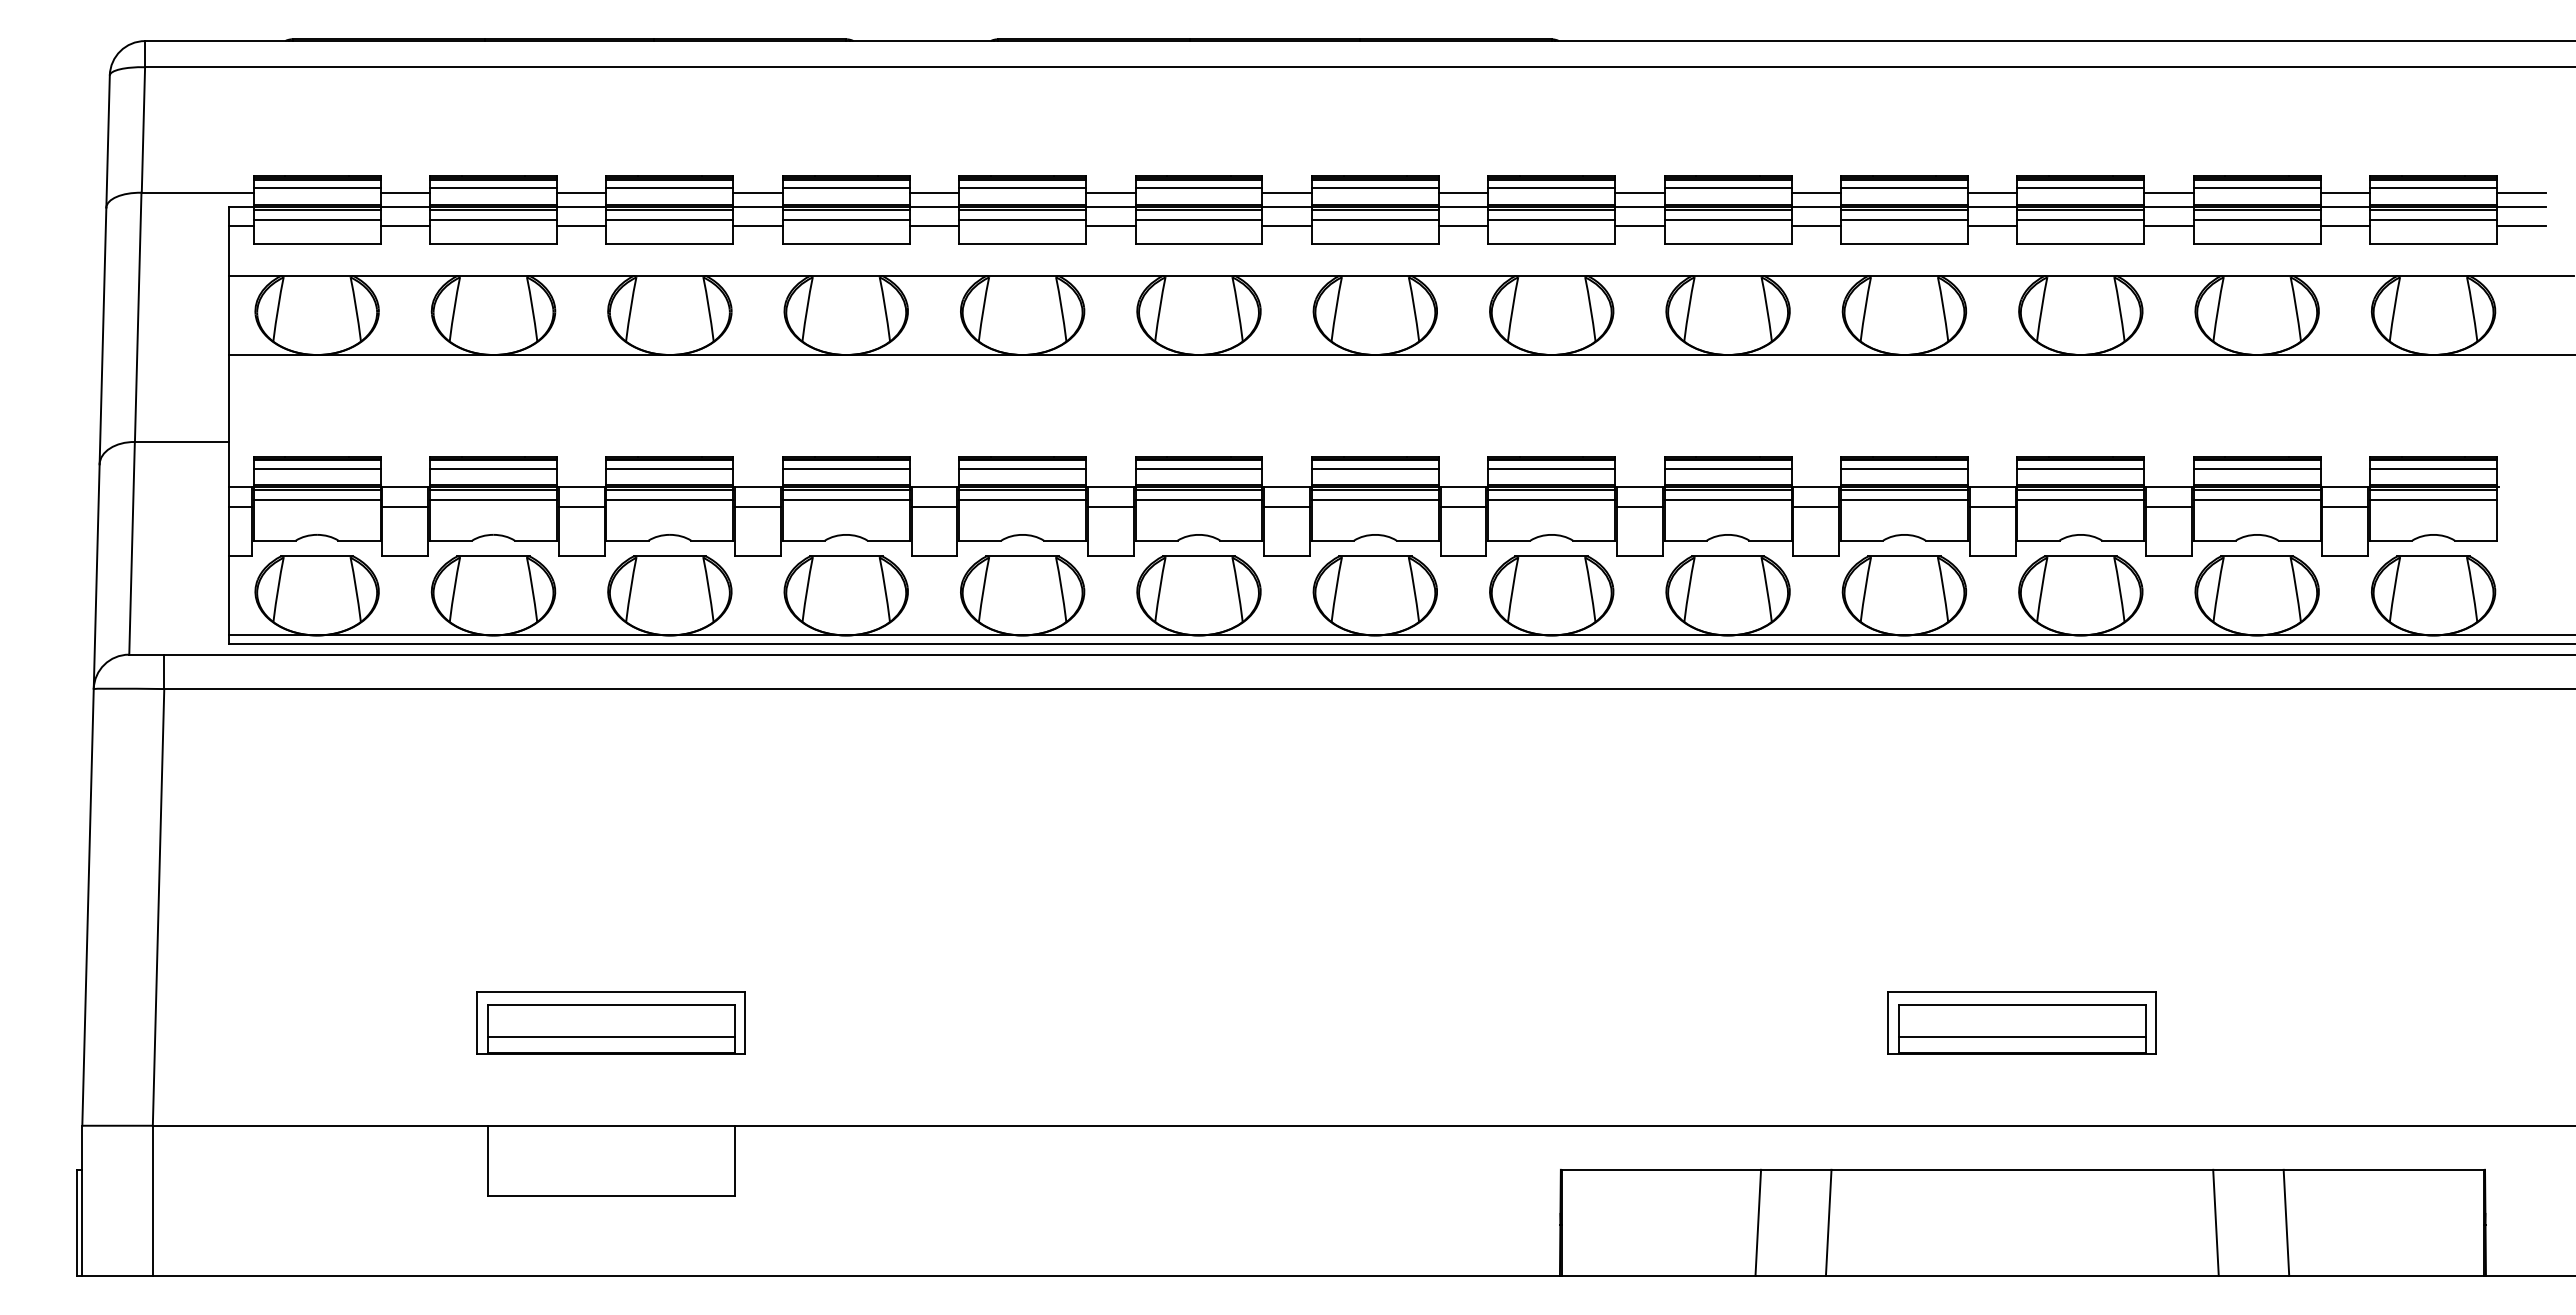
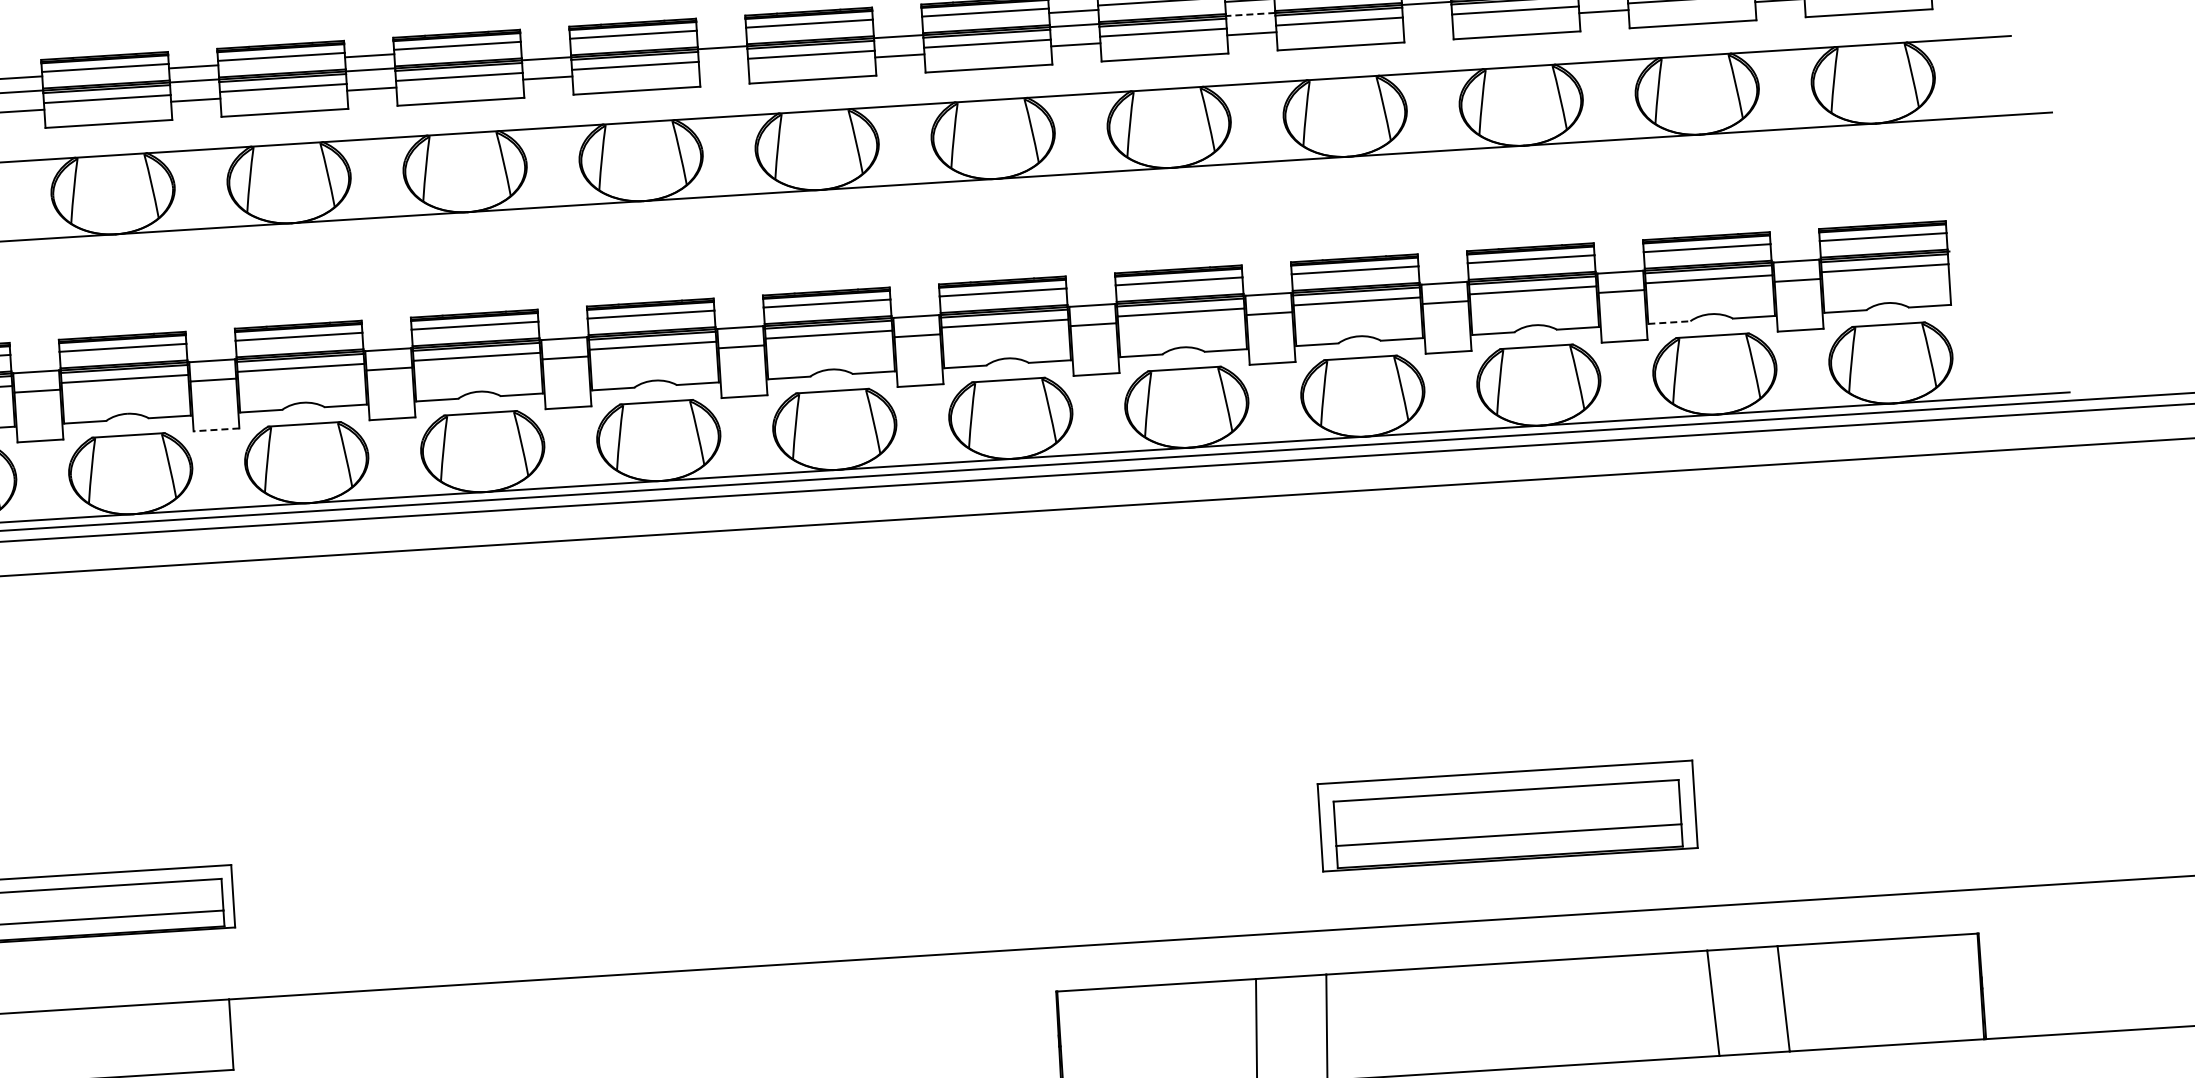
line: (1110, 192) -> (545, 44), removed
line: (1286, 192) -> (721, 33), removed
line: (1463, 192) -> (897, 22), removed
line: (1816, 206) -> (1250, 14), solid -> dashed
line: (1286, 226) -> (723, 67), removed
line: (1992, 226) -> (1427, 23), removed
line: (2215, 540) -> (1670, 322), solid -> dashed
line: (758, 556) -> (216, 429), solid -> dashed
part: (2021, 1022) -> (1506, 815), size x1.4

